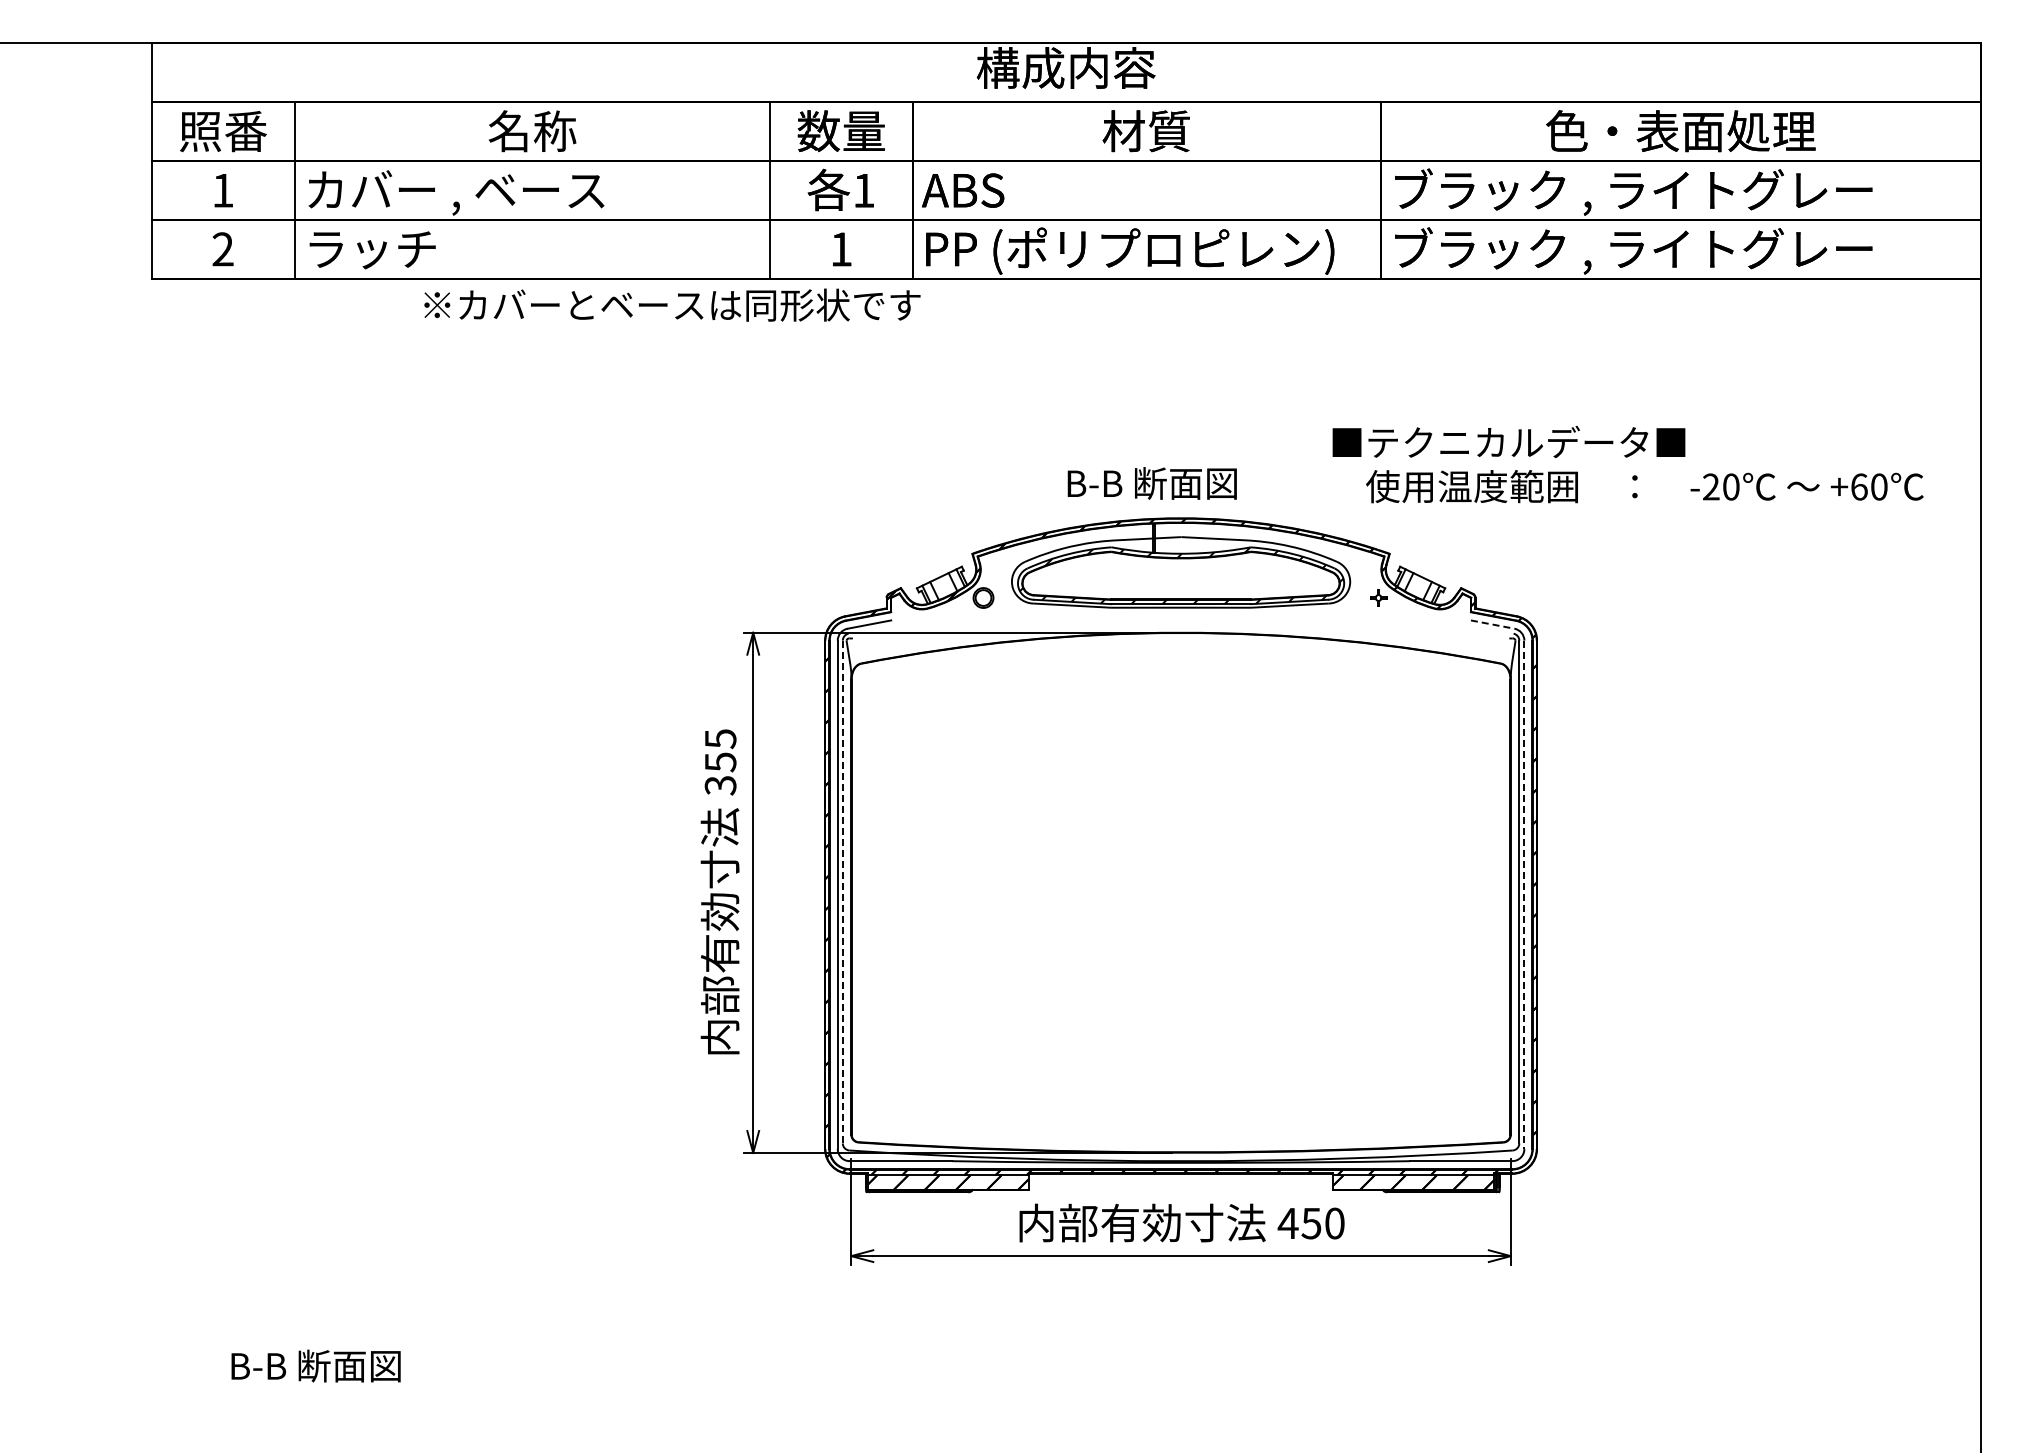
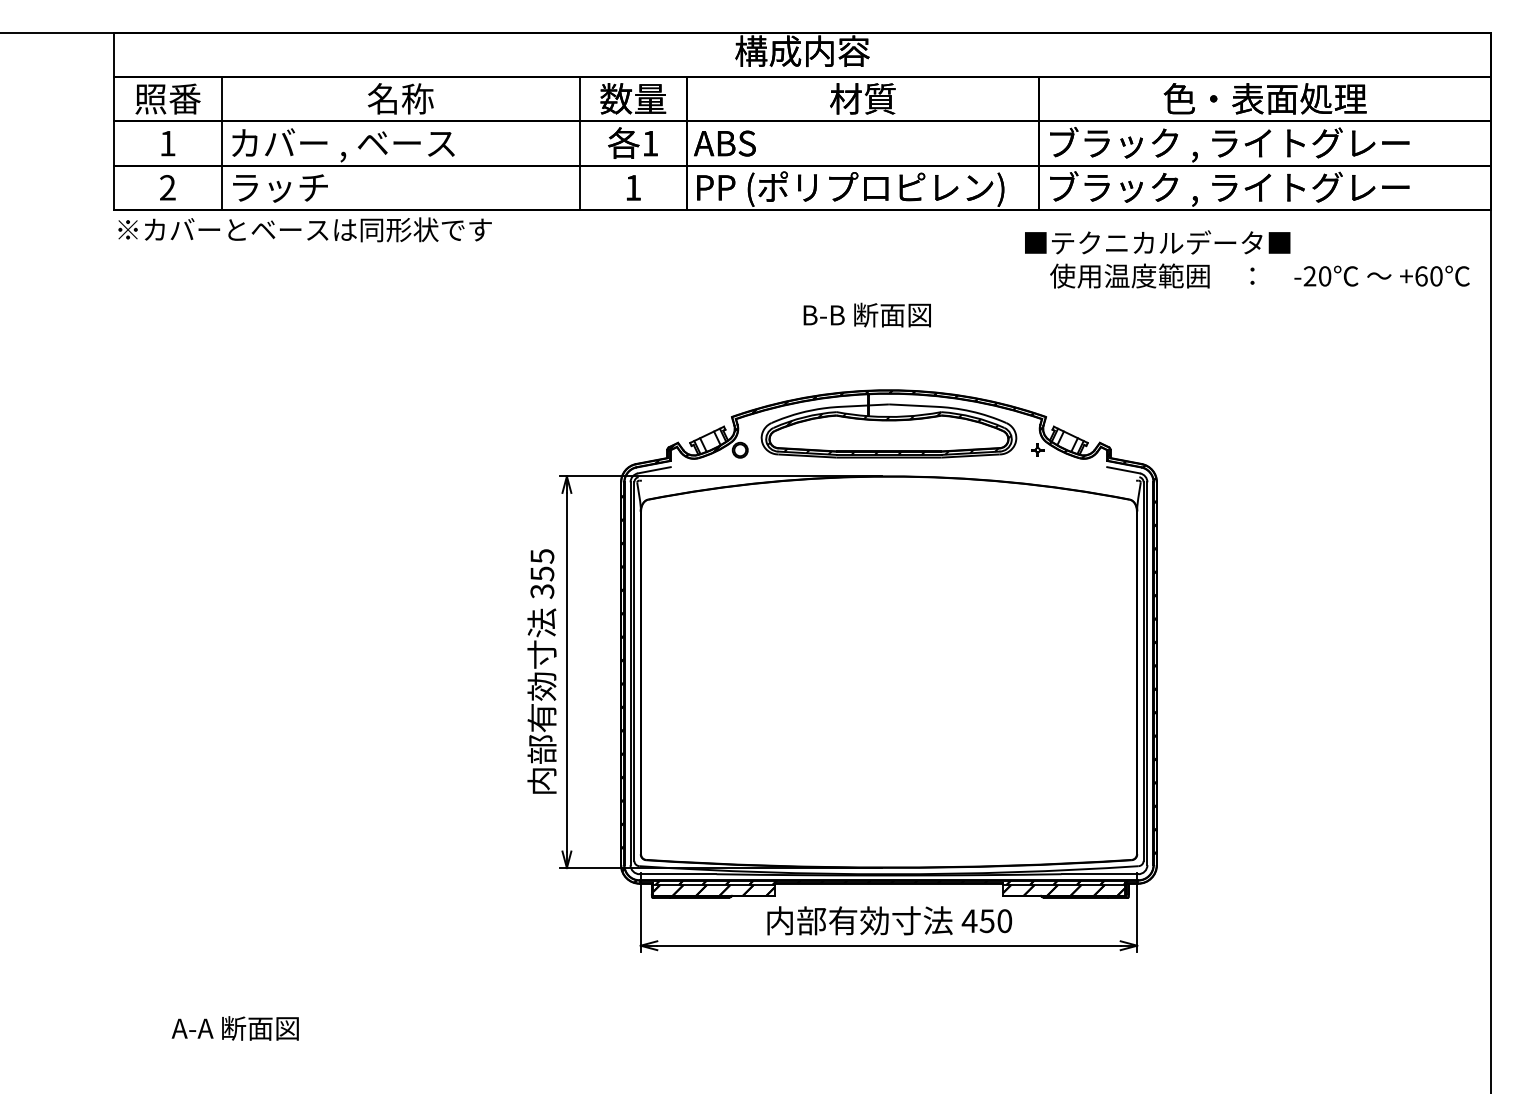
text: (672, 304) -> (305, 229), moved
text: (1627, 464) -> (1246, 259), moved
text: (1151, 483) -> (866, 315), moved
line: (1493, 624) -> (1124, 470), dashed -> solid
line: (842, 891) -> (634, 671), dashed -> solid
line: (1524, 895) -> (1147, 674), dashed -> solid
text: (314, 1365) -> (236, 1028), B-B 断面図 -> A-A 断面図

